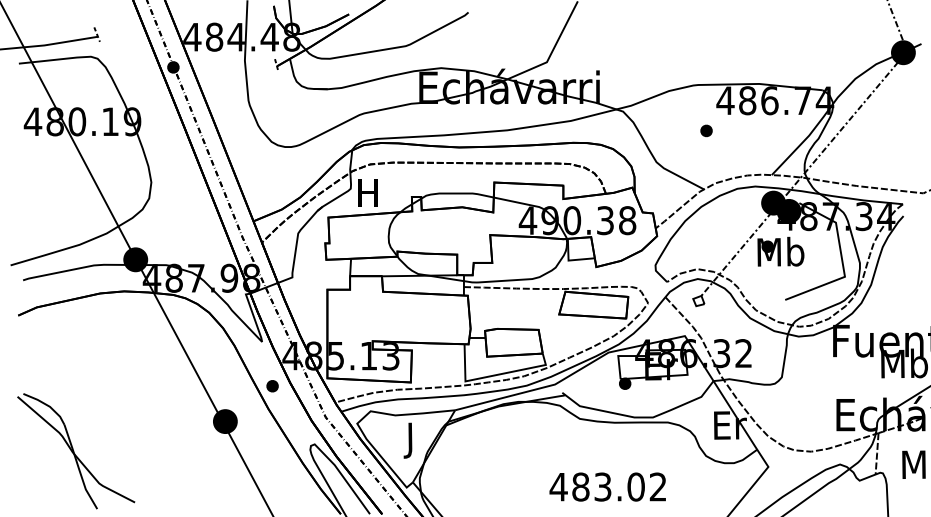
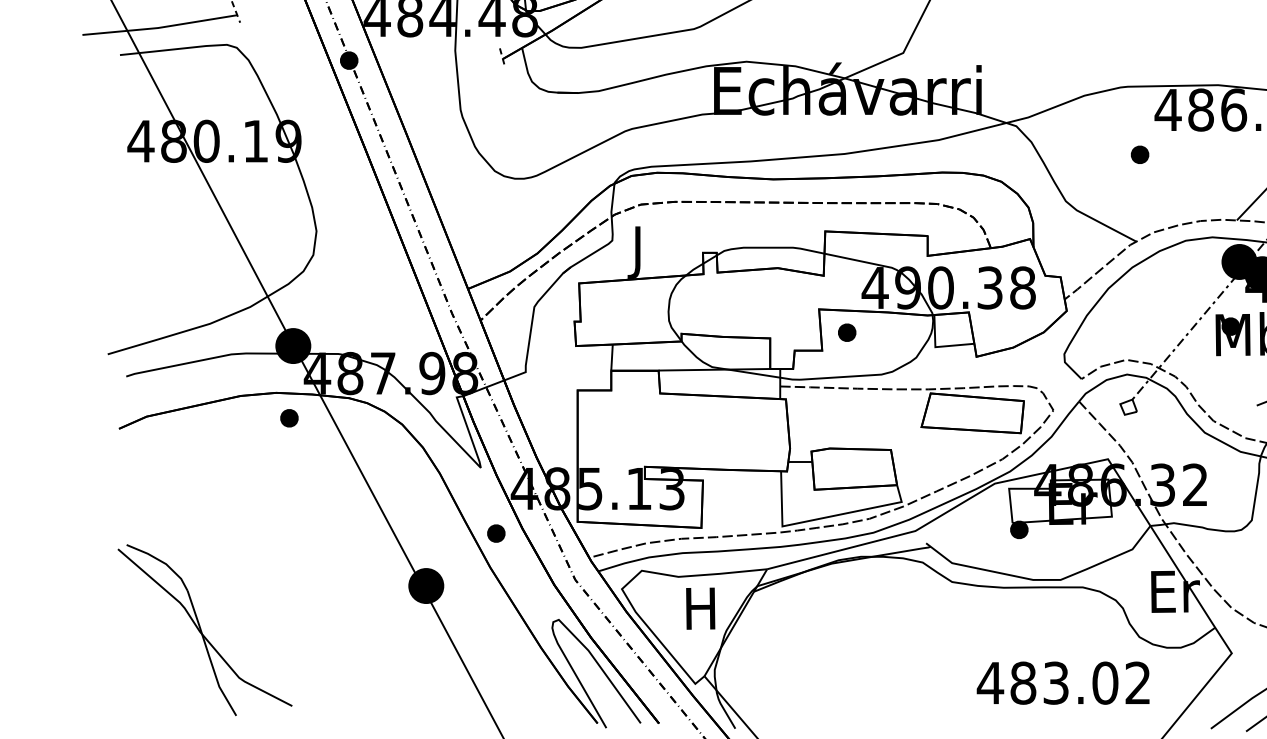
text: (367, 196) -> (637, 252), H -> J
part: (509, 250) -> (847, 332), added
part: (133, 308) -> (290, 418), added
text: (410, 440) -> (700, 614), J -> H
text: (607, 486) -> (1062, 682), moved

